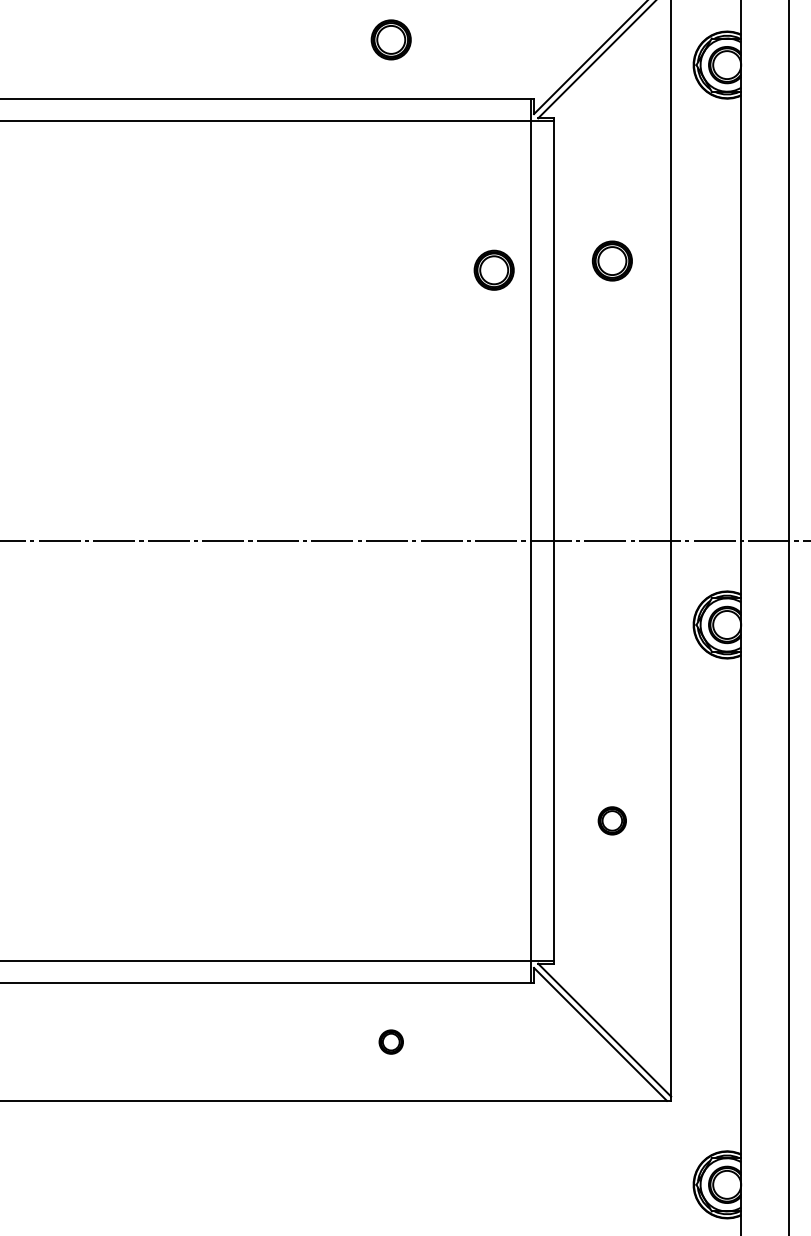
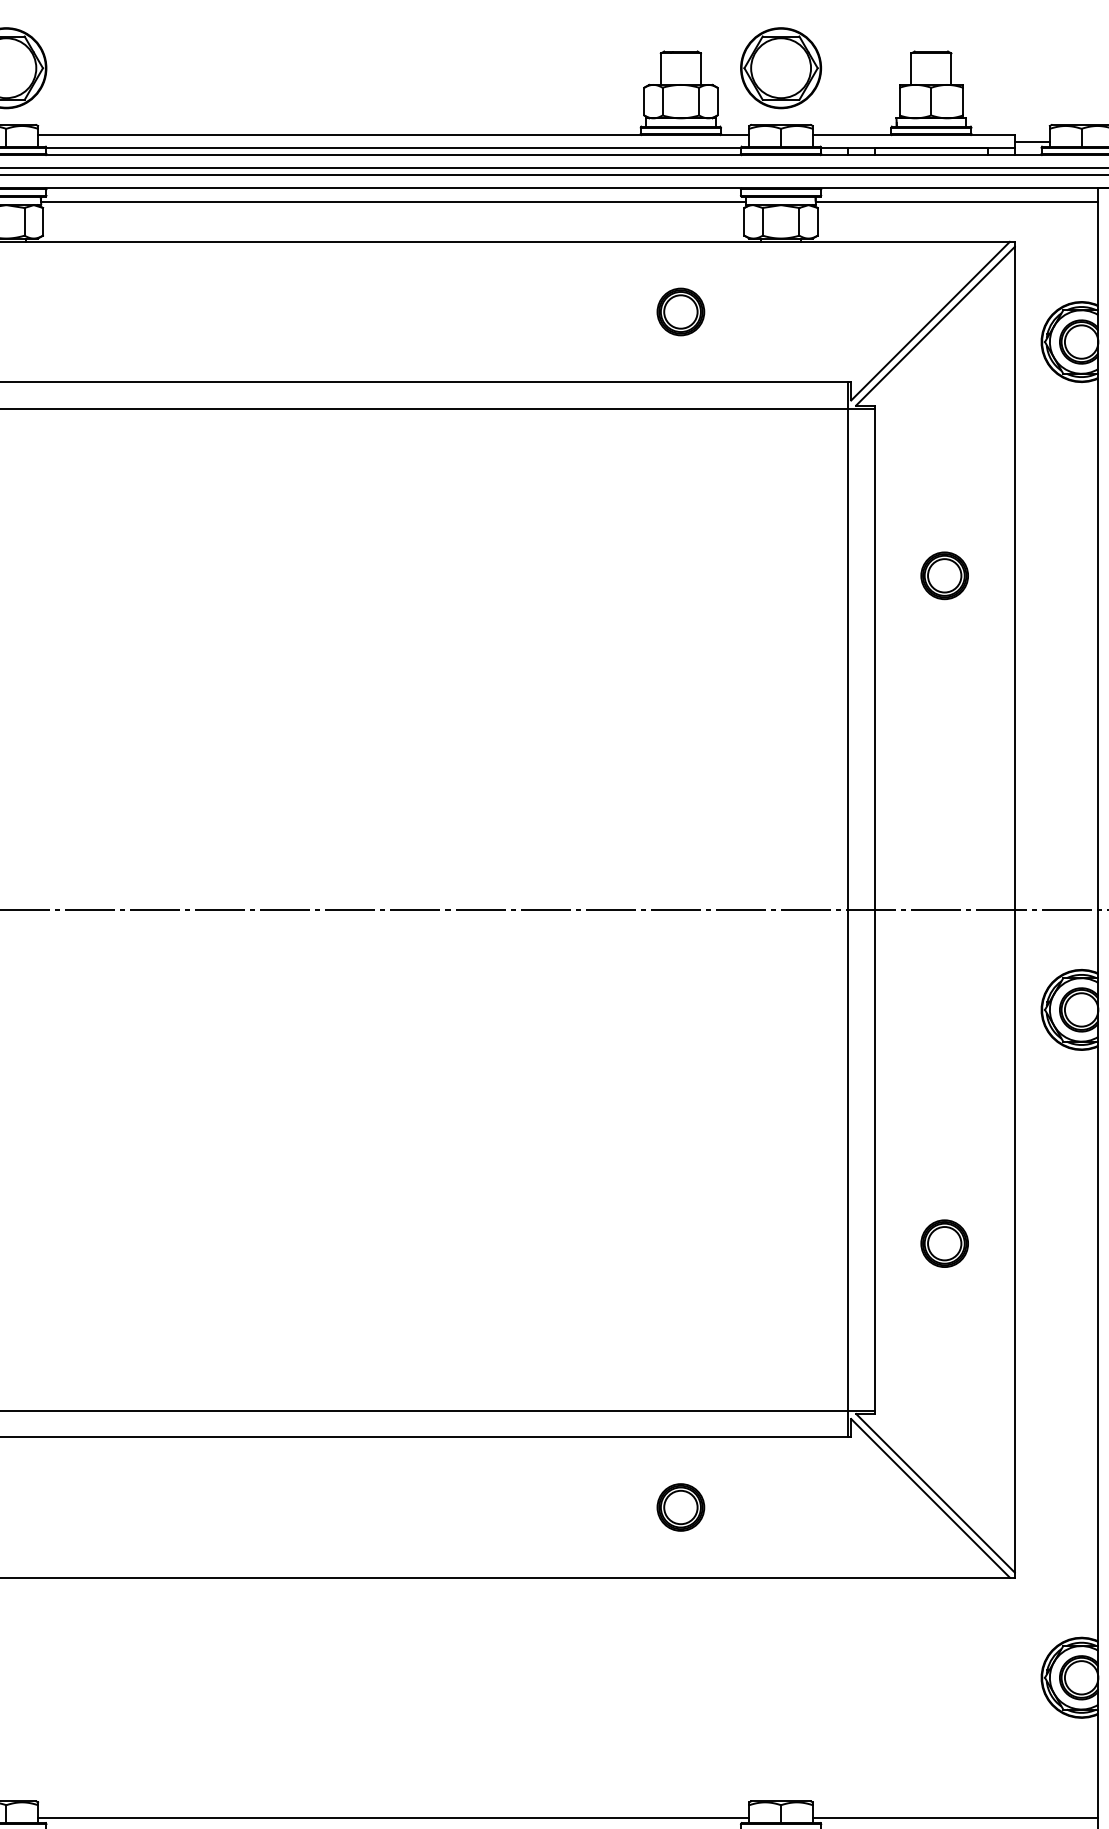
part: (494, 270) -> (803, 586), removed
part: (612, 820) -> (944, 1243), size x1.43
part: (390, 1042) -> (680, 1507), size x1.67

